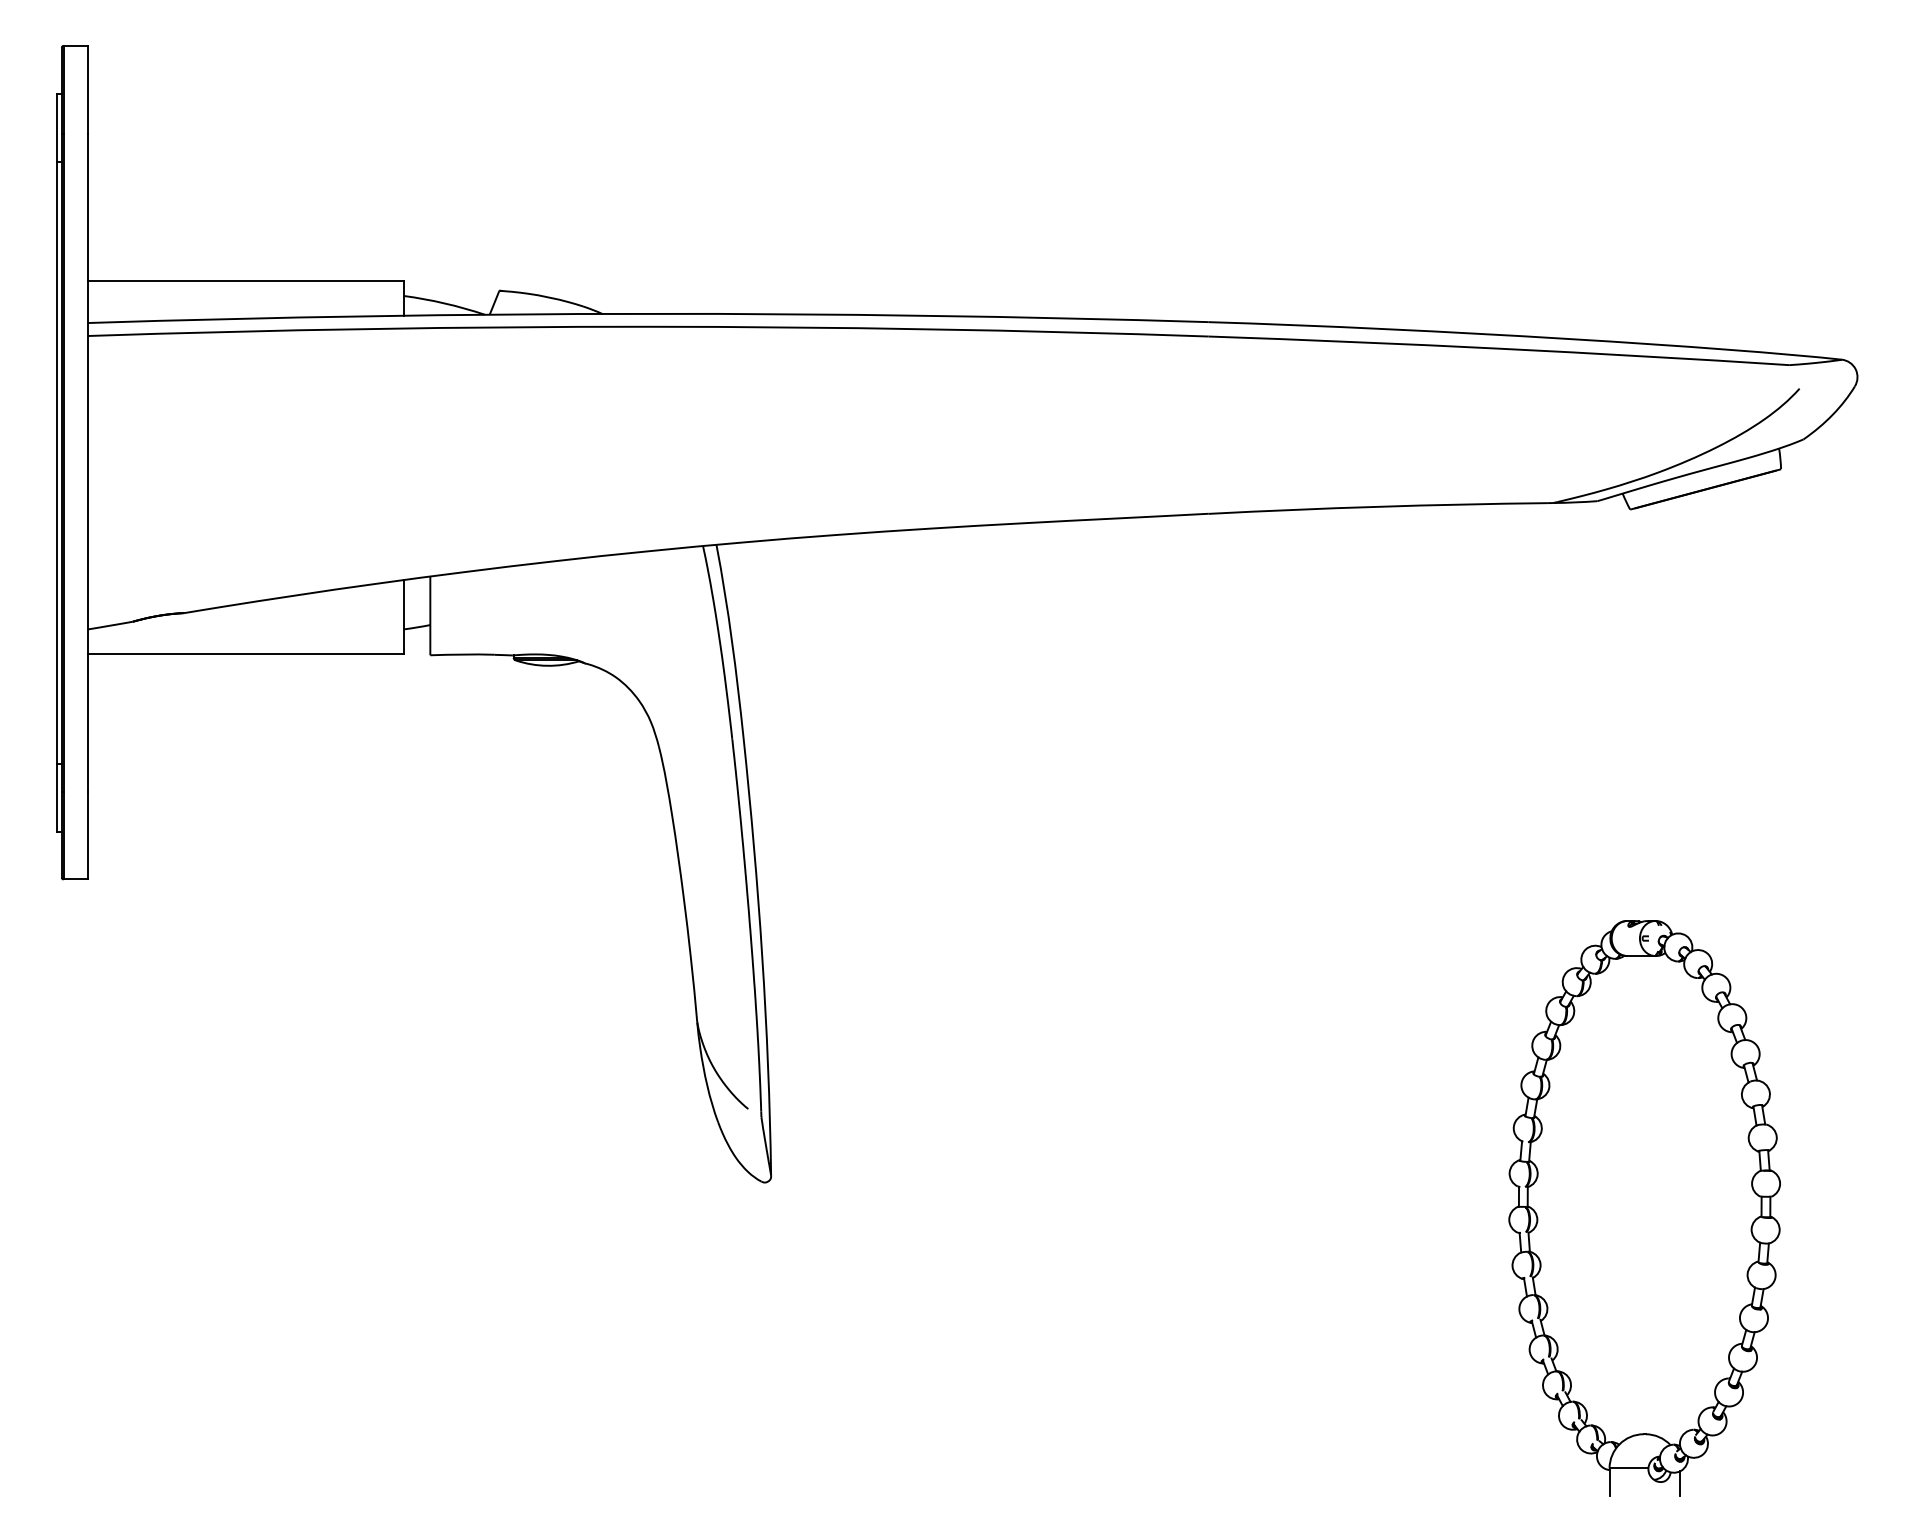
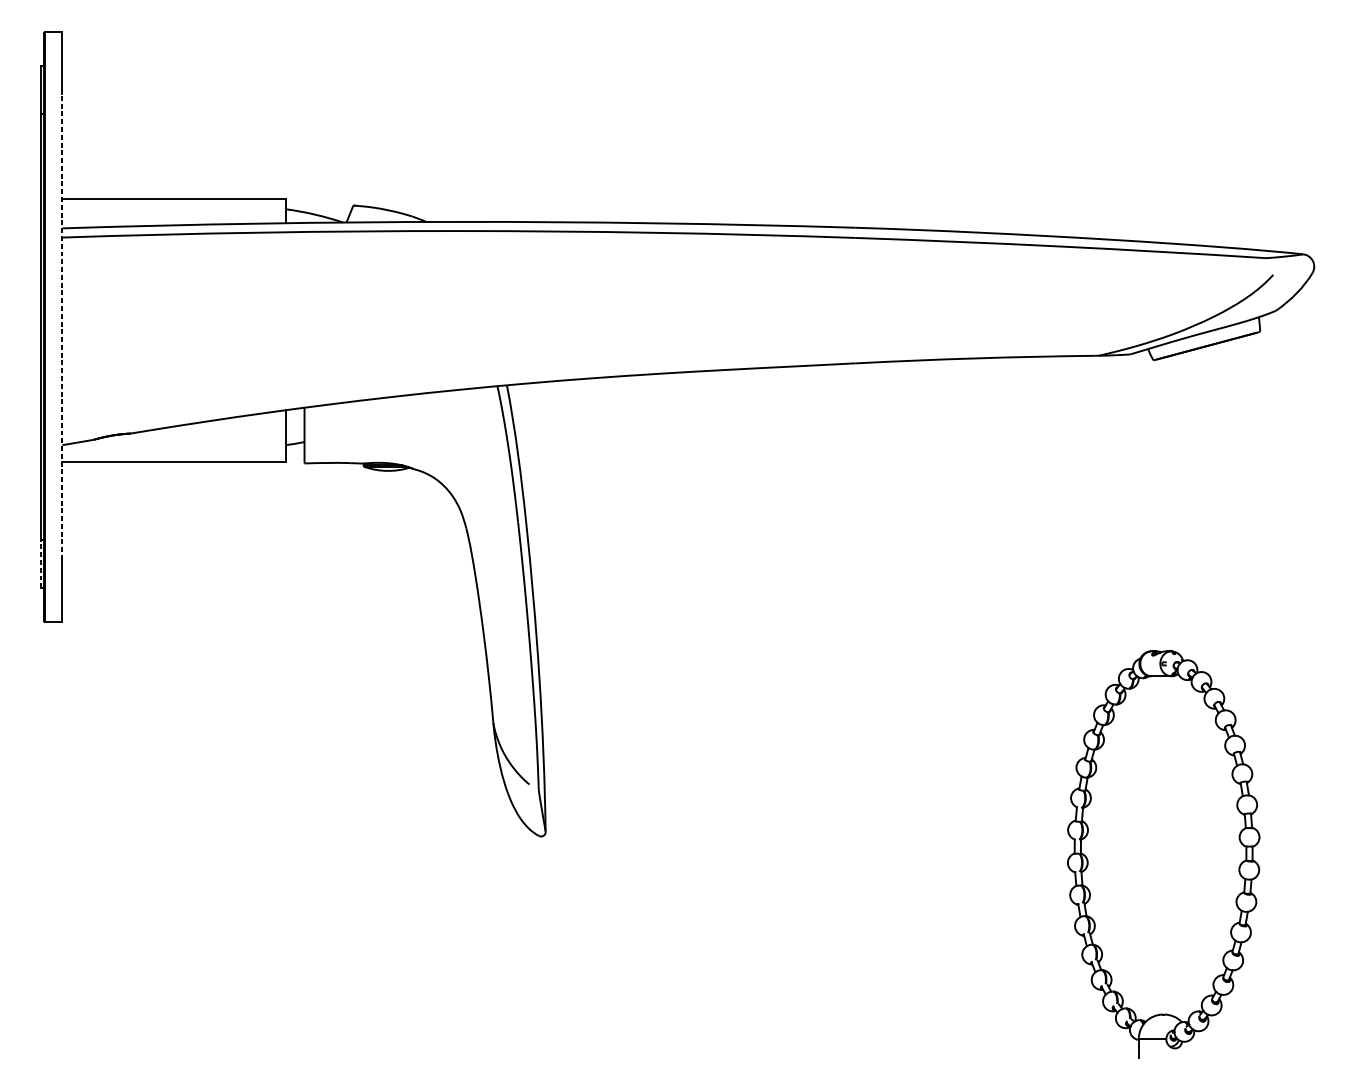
line: (88, 462) -> (62, 327), solid -> dashed
line: (57, 797) -> (40, 564), solid -> dashed
line: (1679, 1483) -> (1188, 1049), removed

